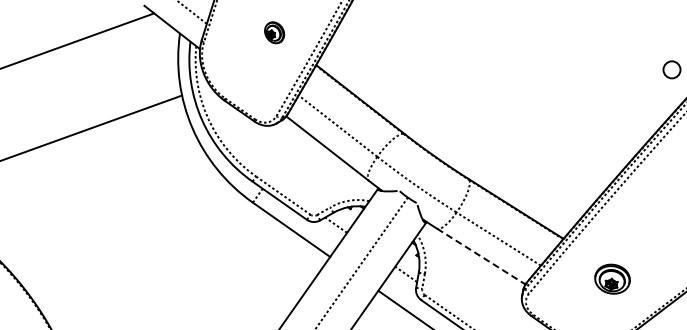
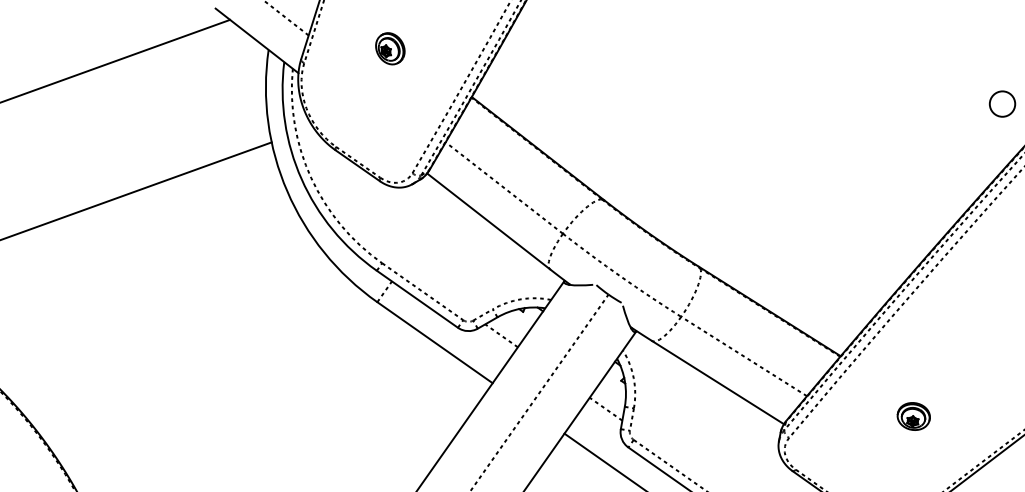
part: (274, 32) -> (390, 48), moved
line: (481, 256) -> (718, 382), dashed -> solid
part: (612, 279) -> (913, 416), size x0.62

